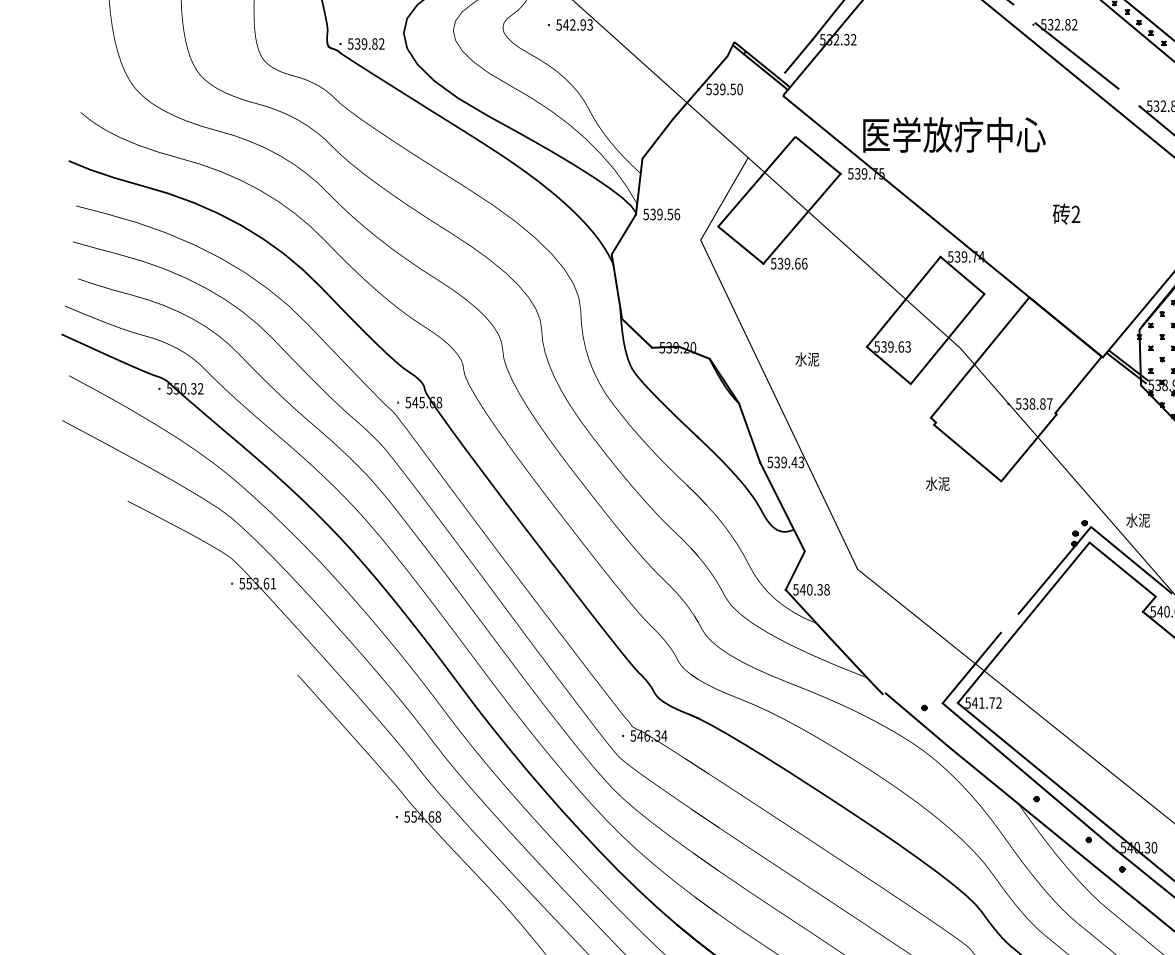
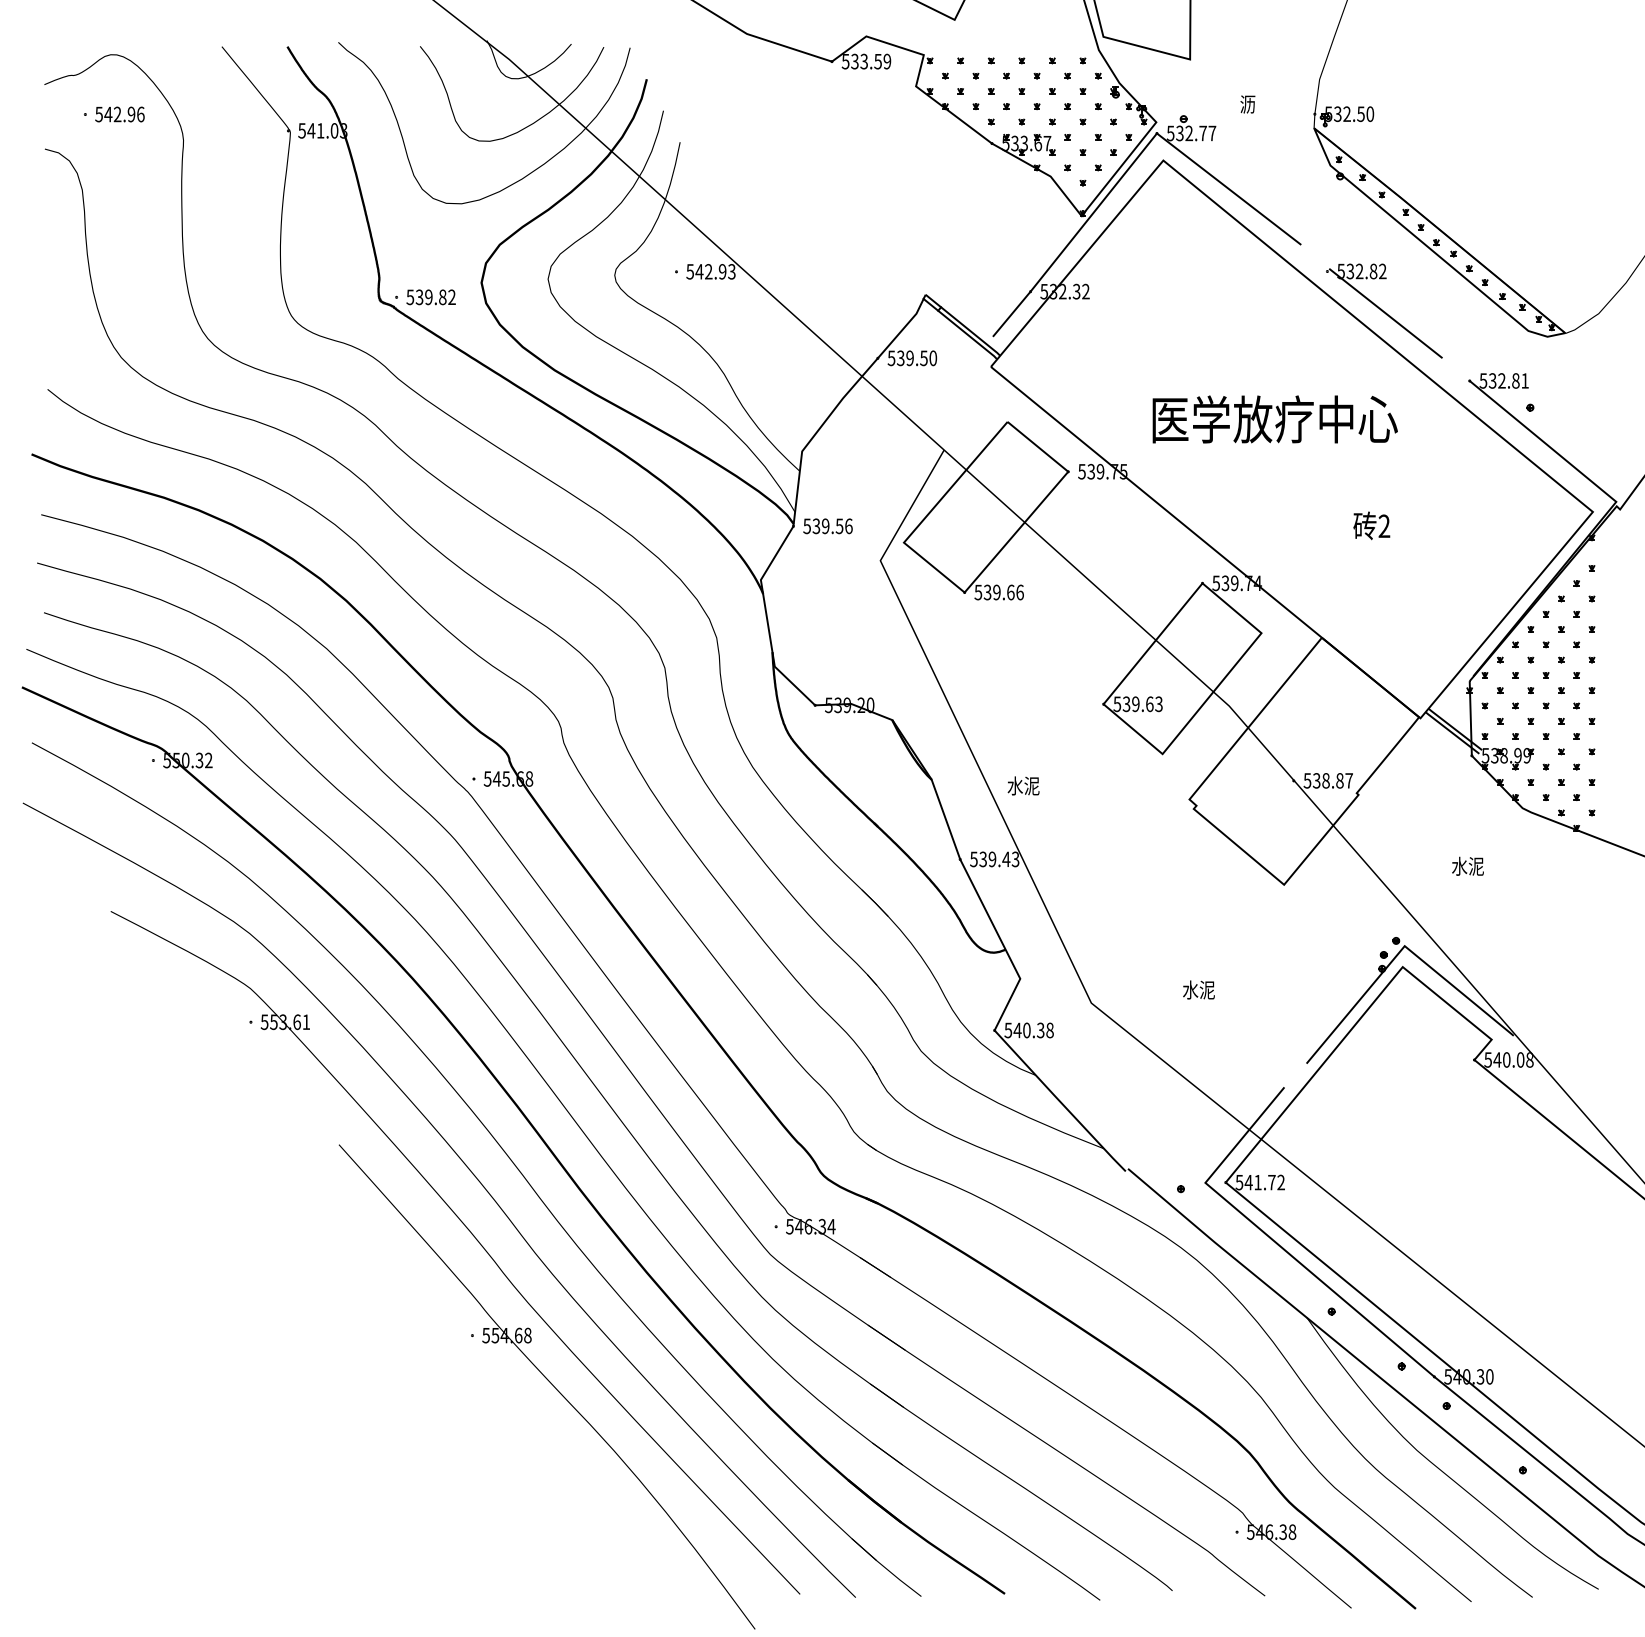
text: (953, 134) -> (1274, 419), moved
text: (807, 359) -> (1023, 785), moved
text: (937, 483) -> (1198, 989), moved
text: (1137, 519) -> (1467, 865), moved

